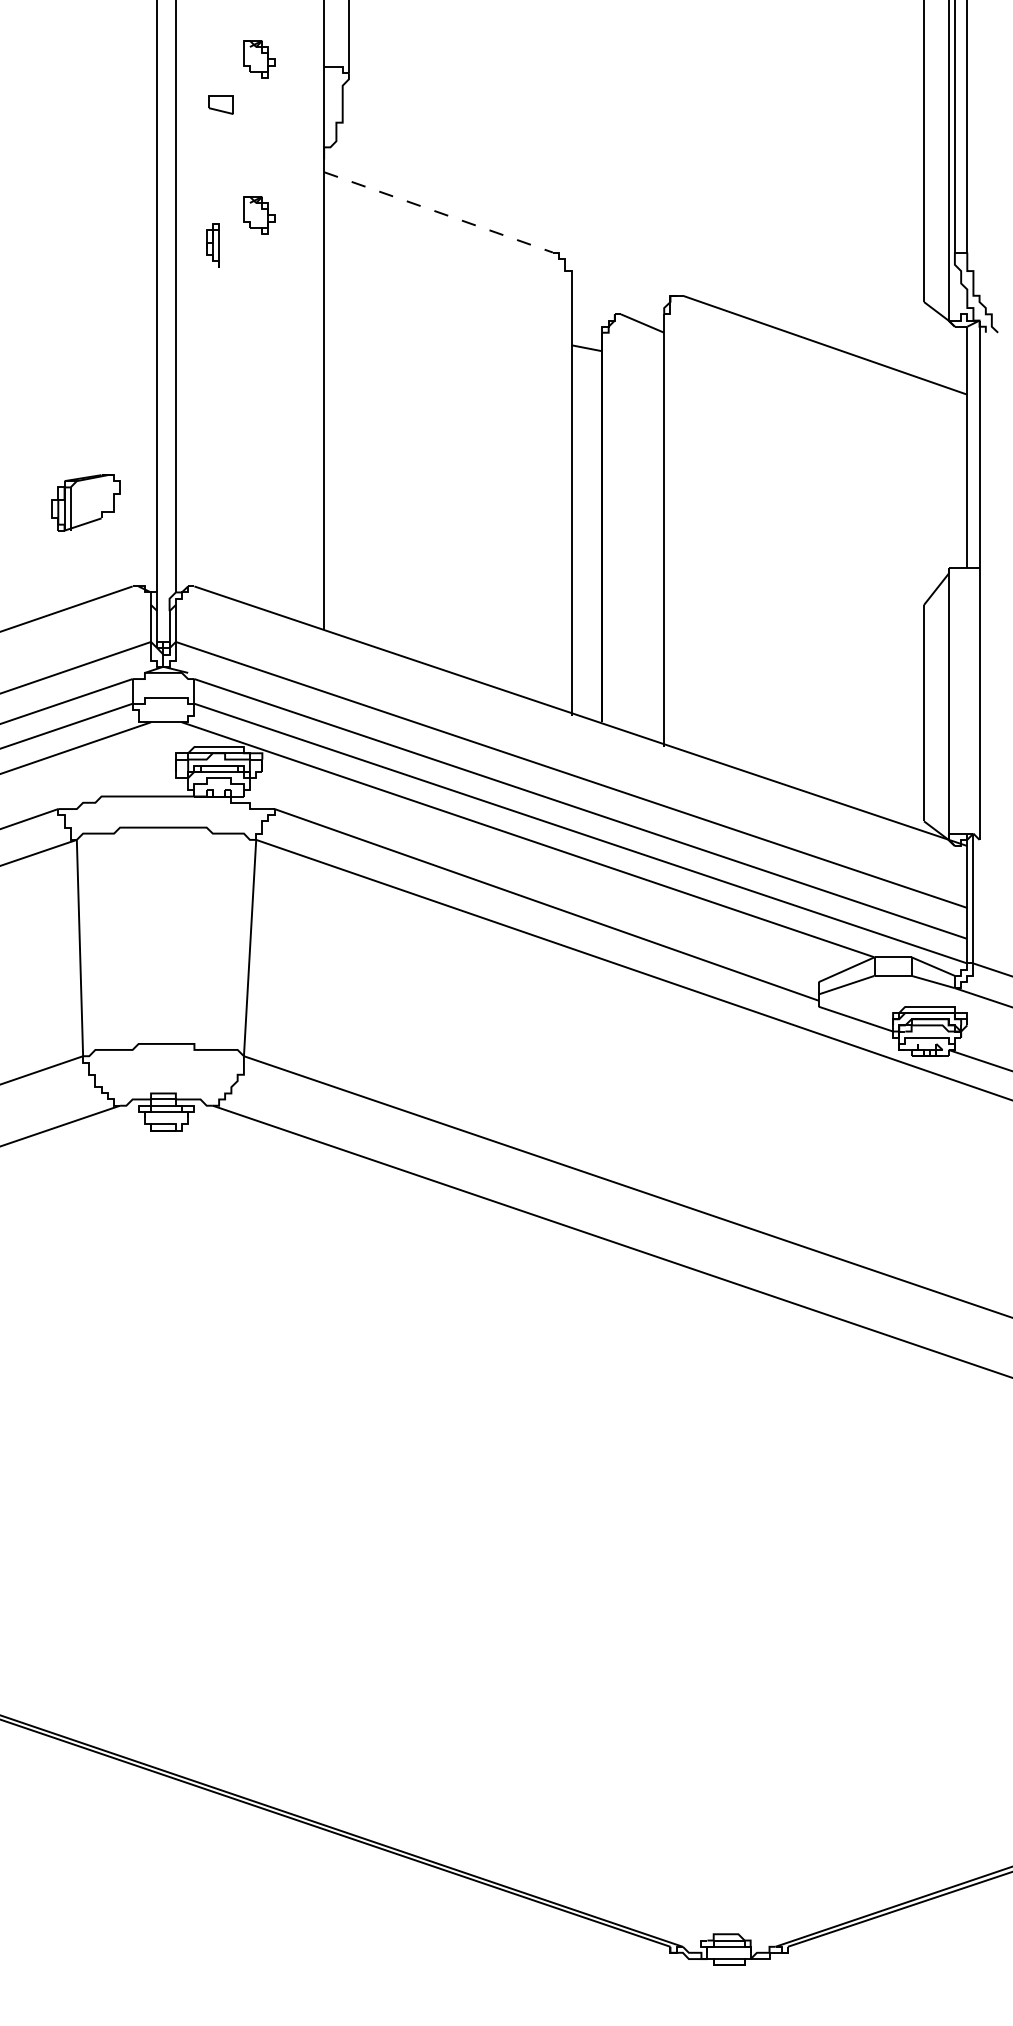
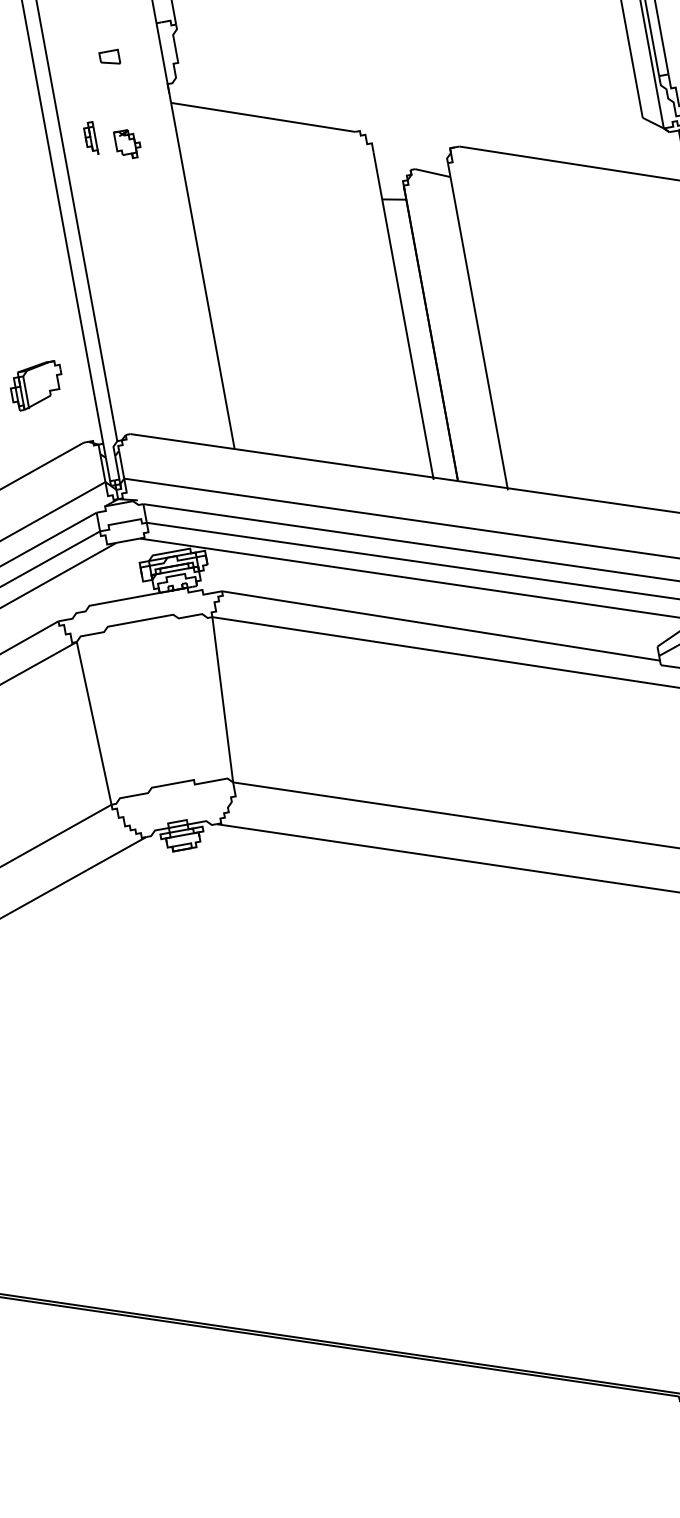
part: (259, 59) -> (106, 26), removed
part: (220, 104) -> (109, 58), moved
line: (438, 212) -> (263, 117), dashed -> solid
part: (212, 245) -> (90, 139), moved

